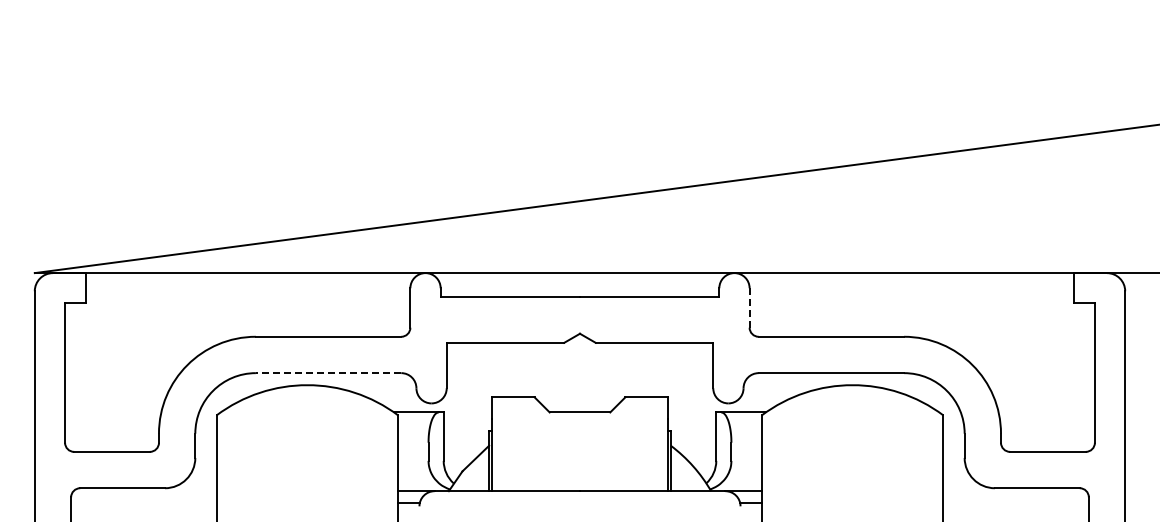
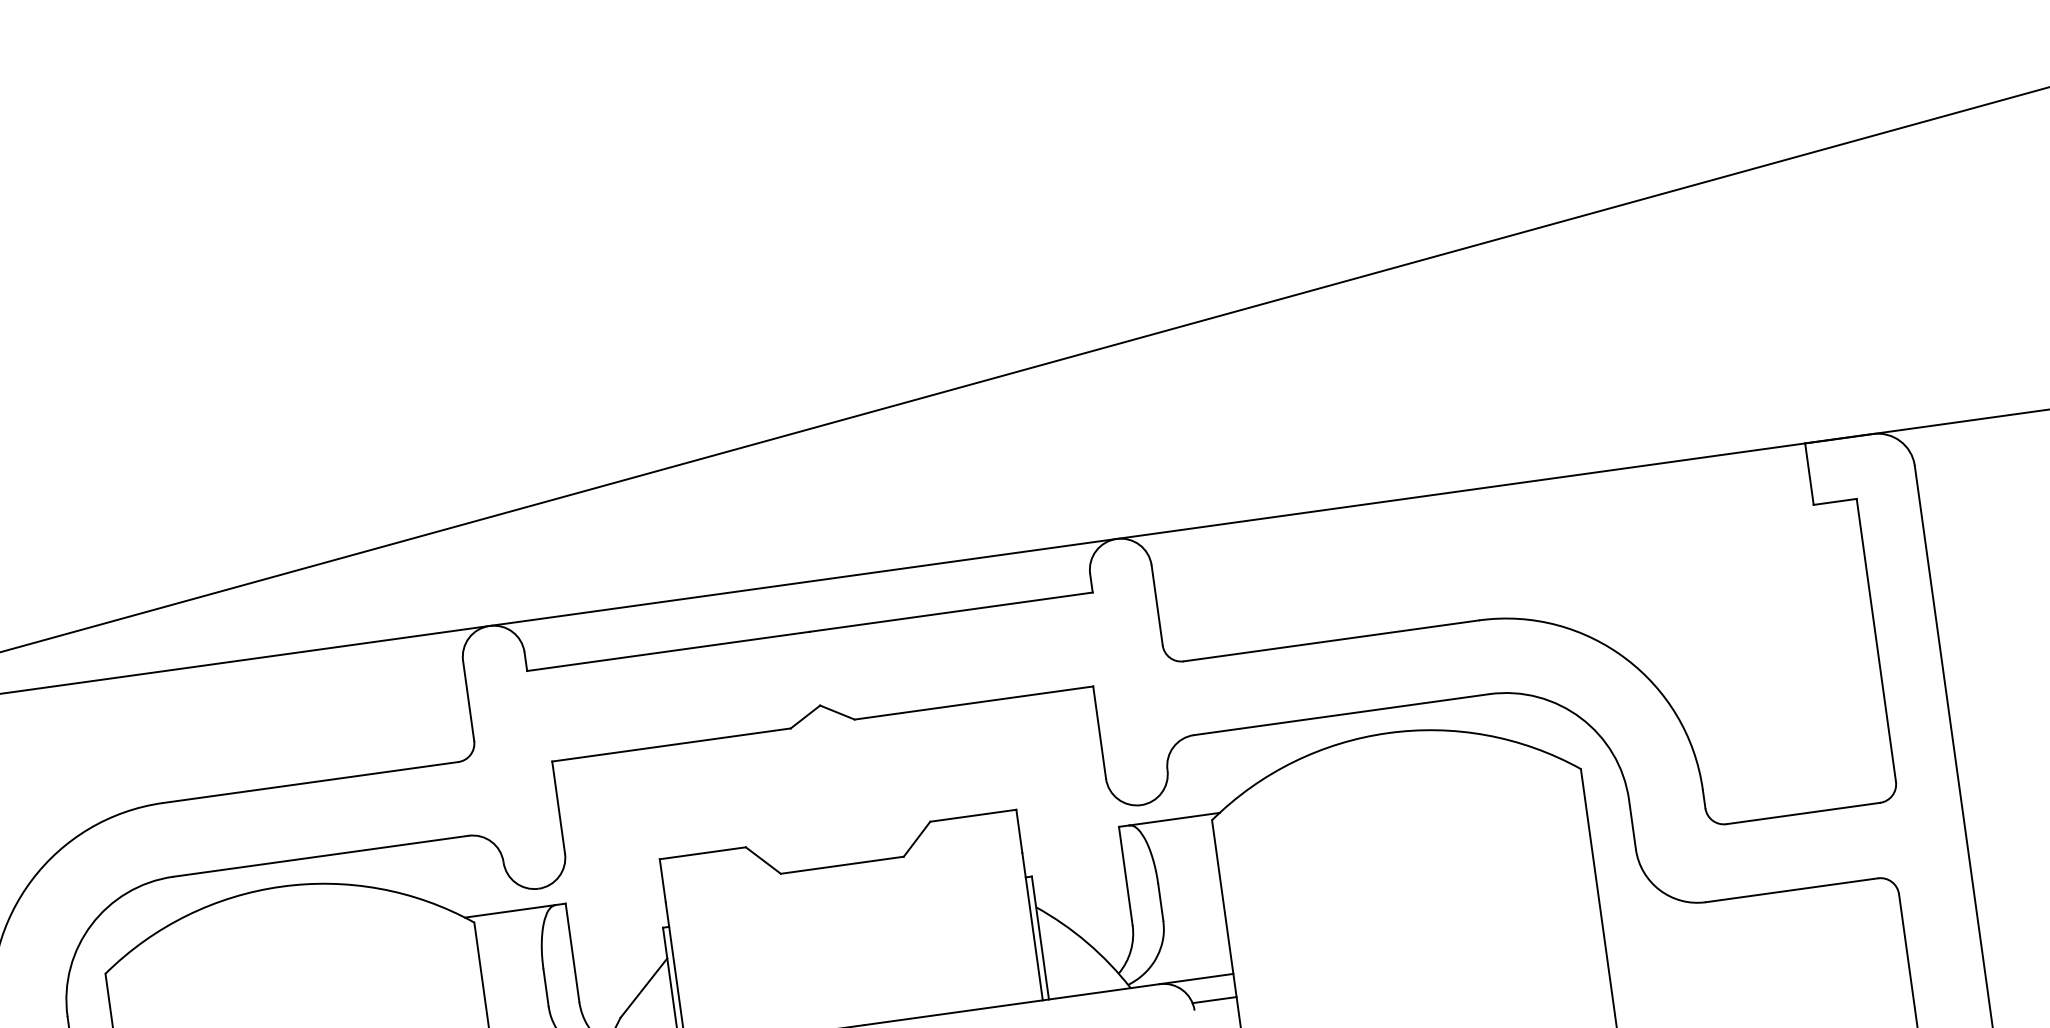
line: (749, 307) -> (1156, 604), dashed -> solid
line: (328, 373) -> (320, 857), dashed -> solid

